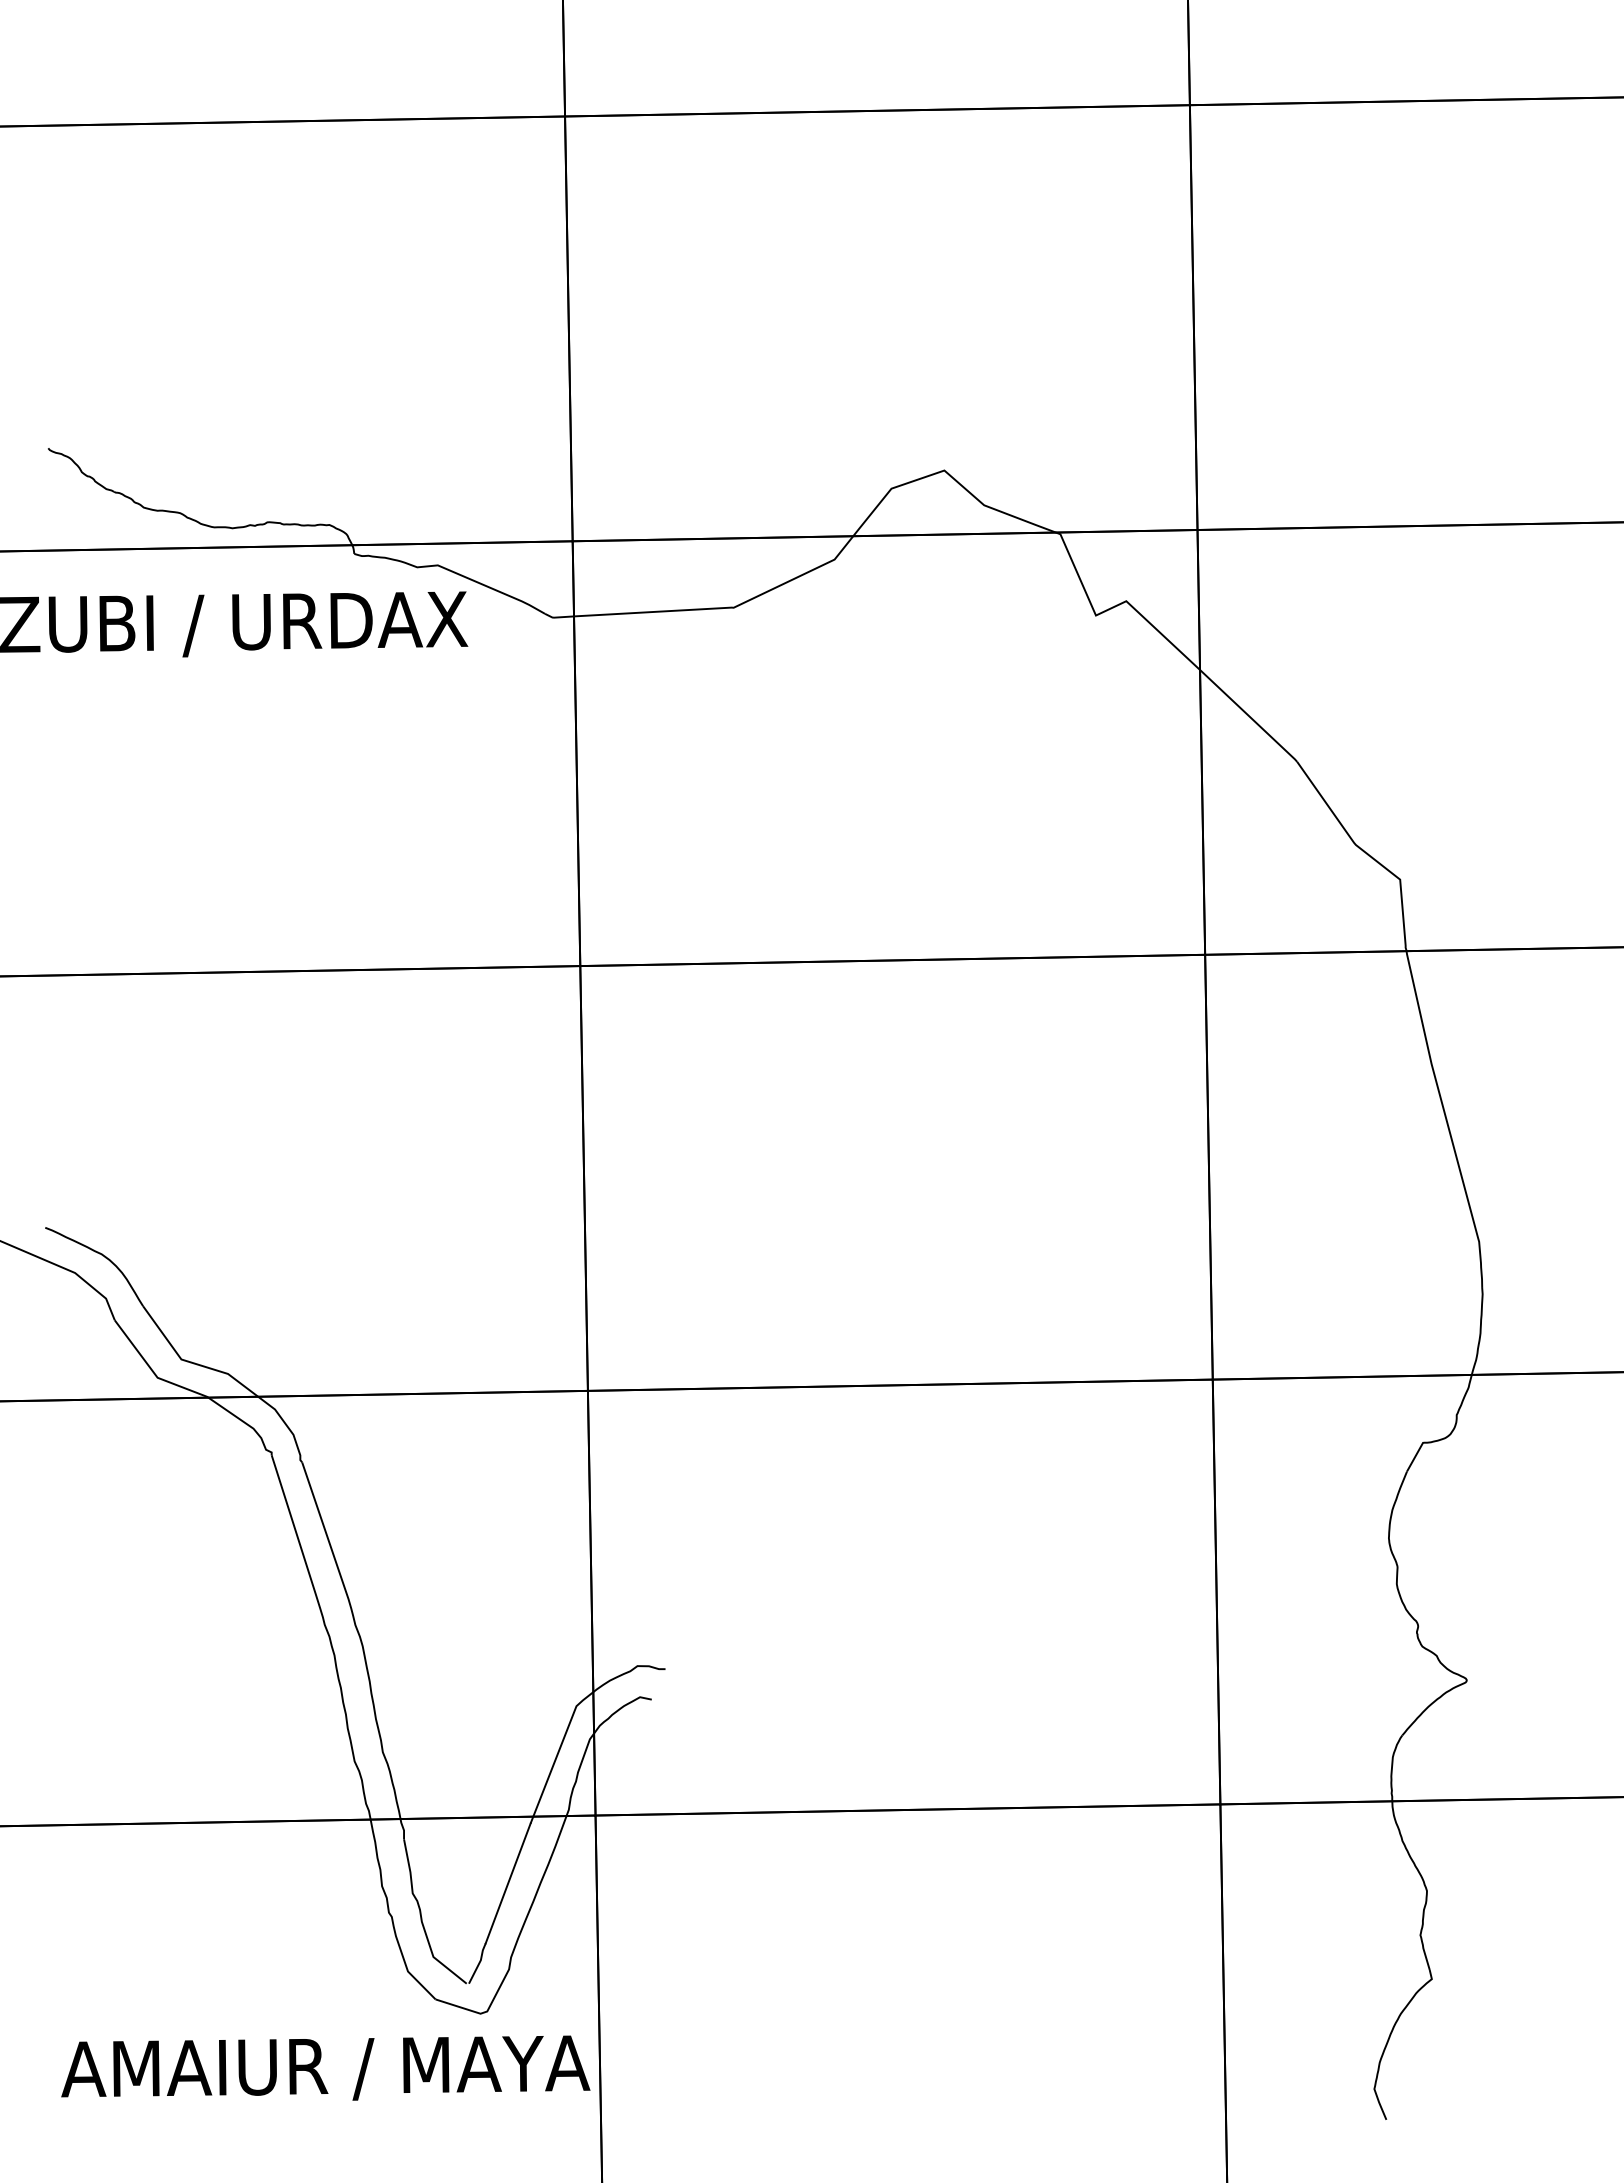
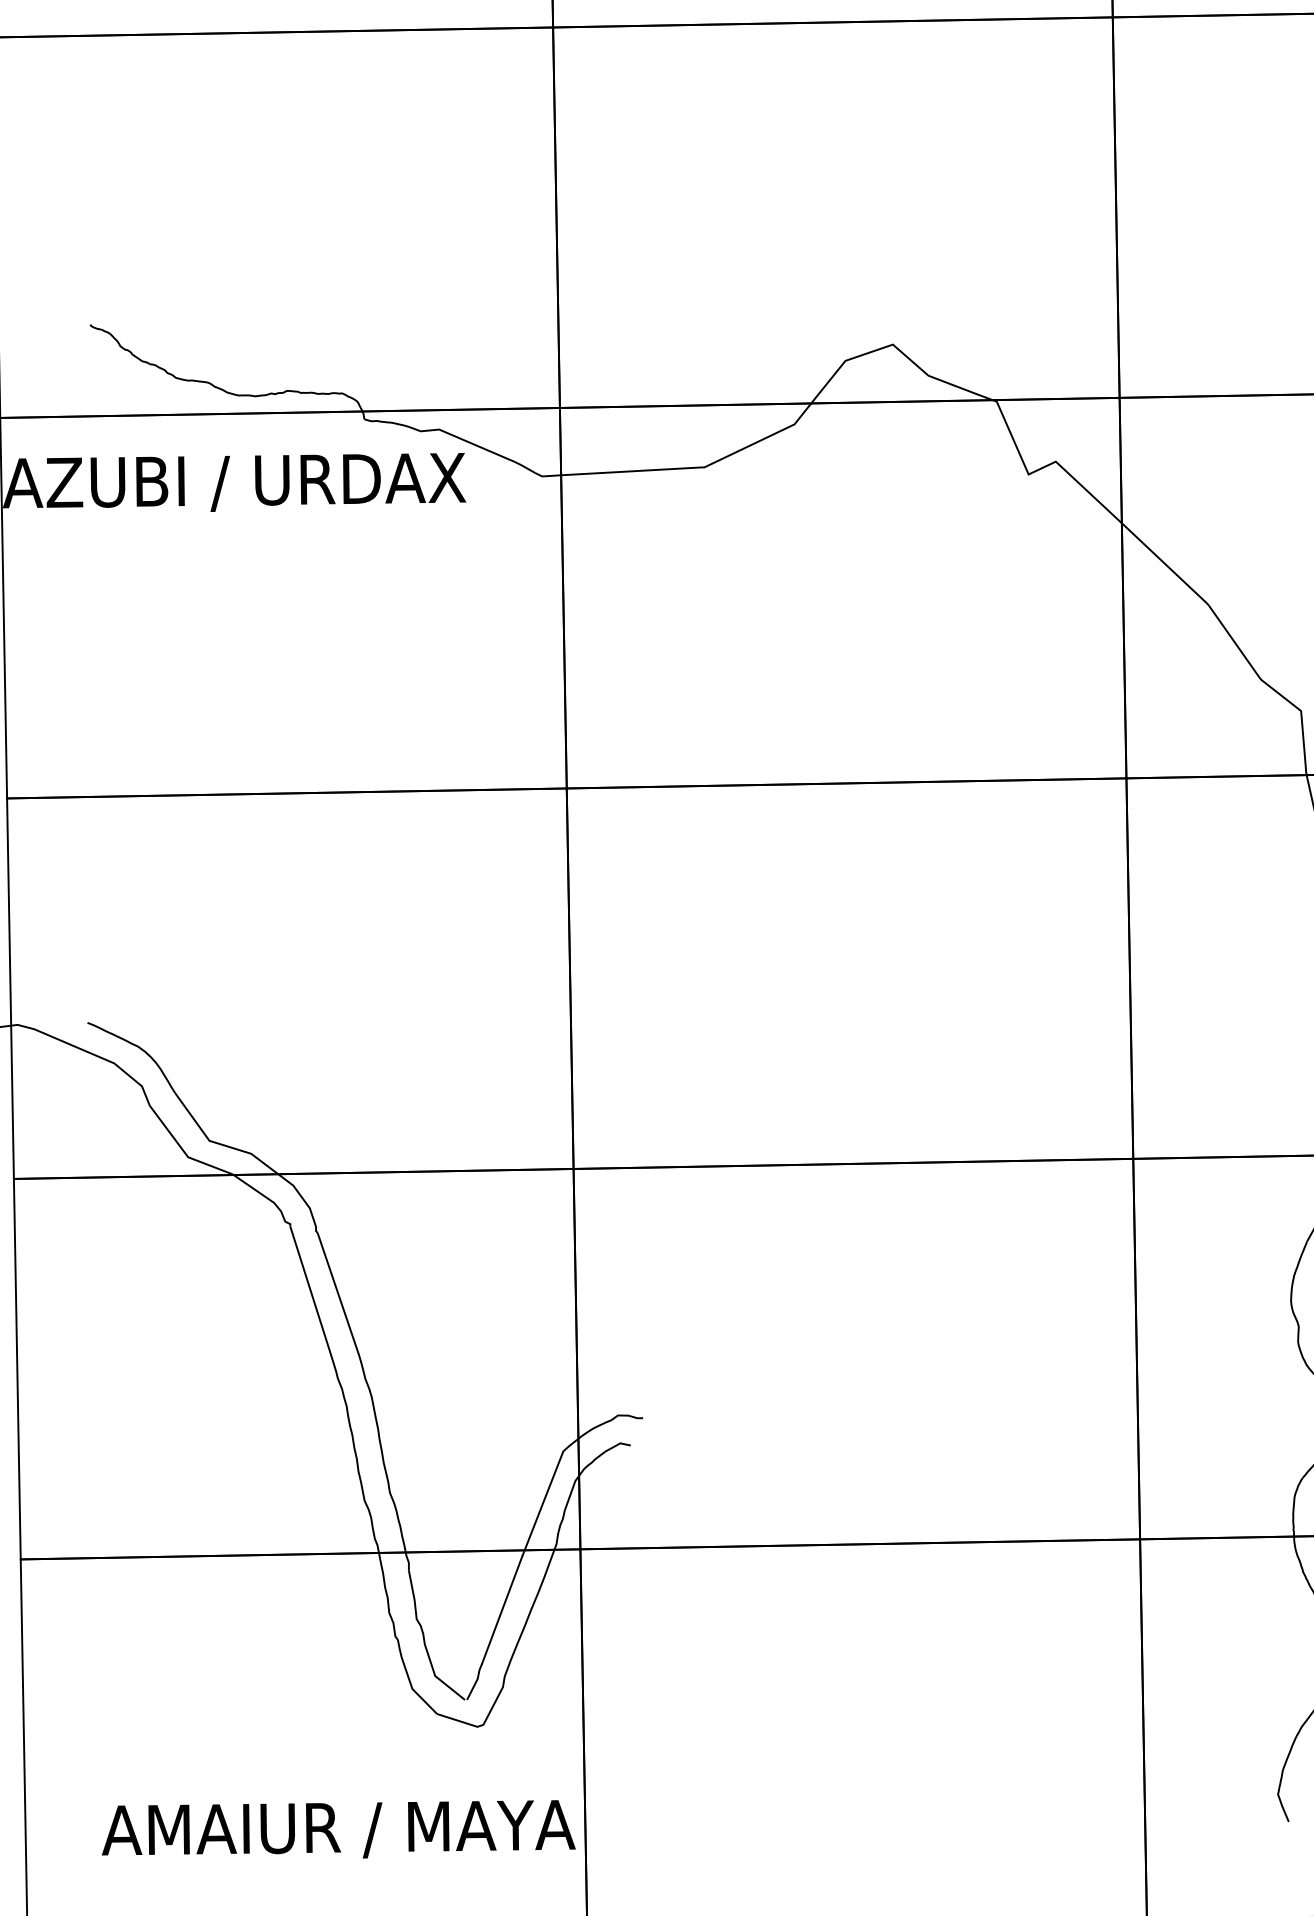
text: (325, 2067) -> (338, 1828), moved

